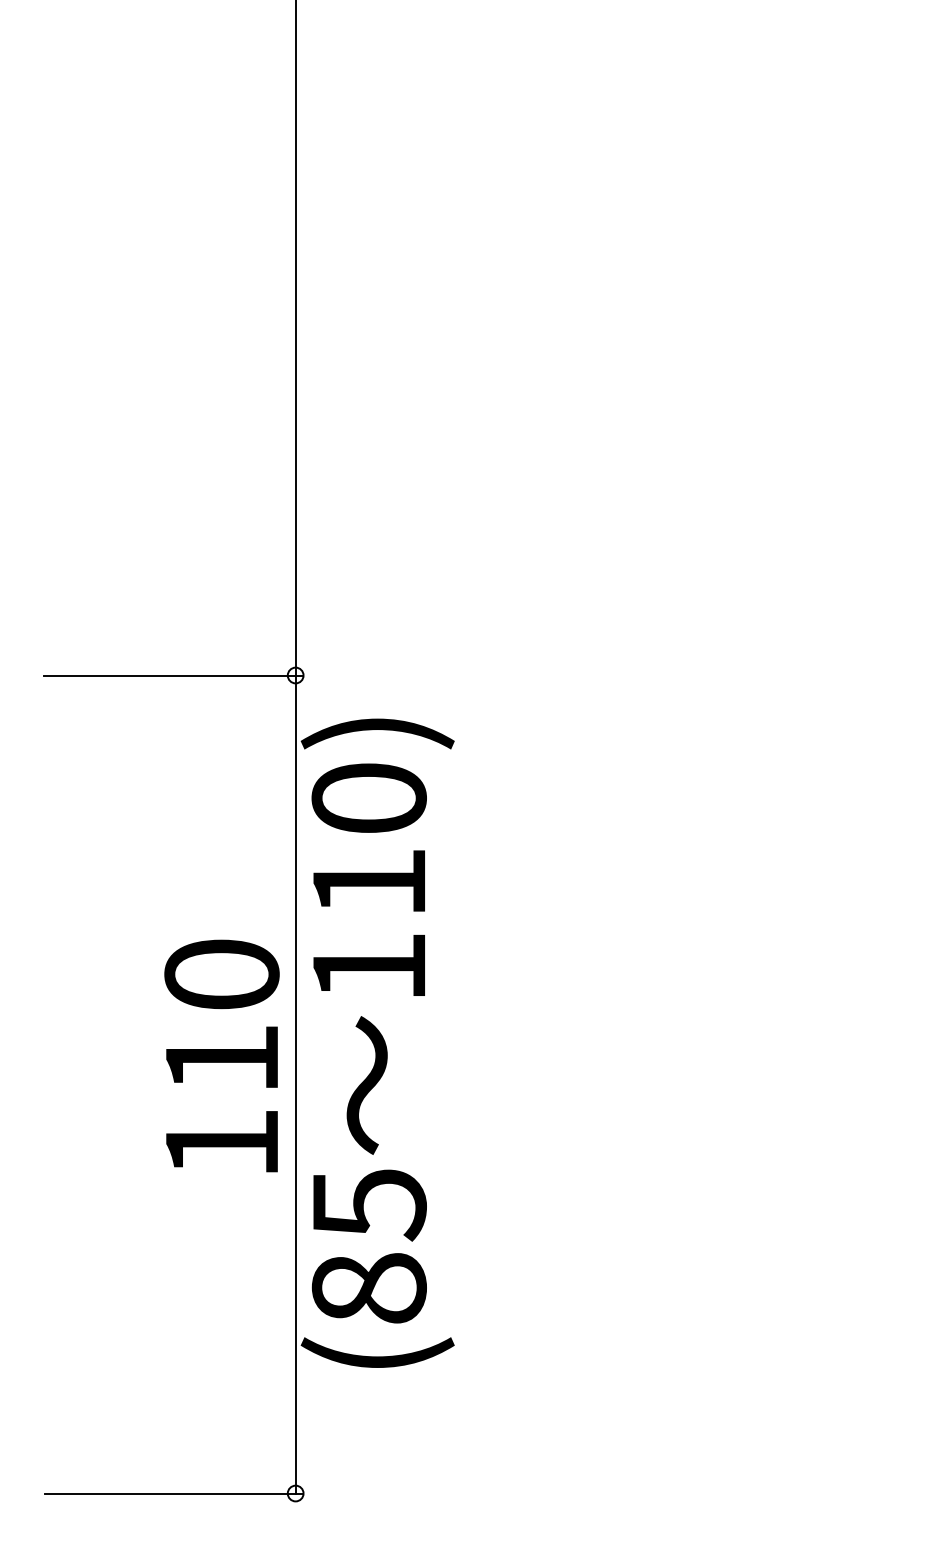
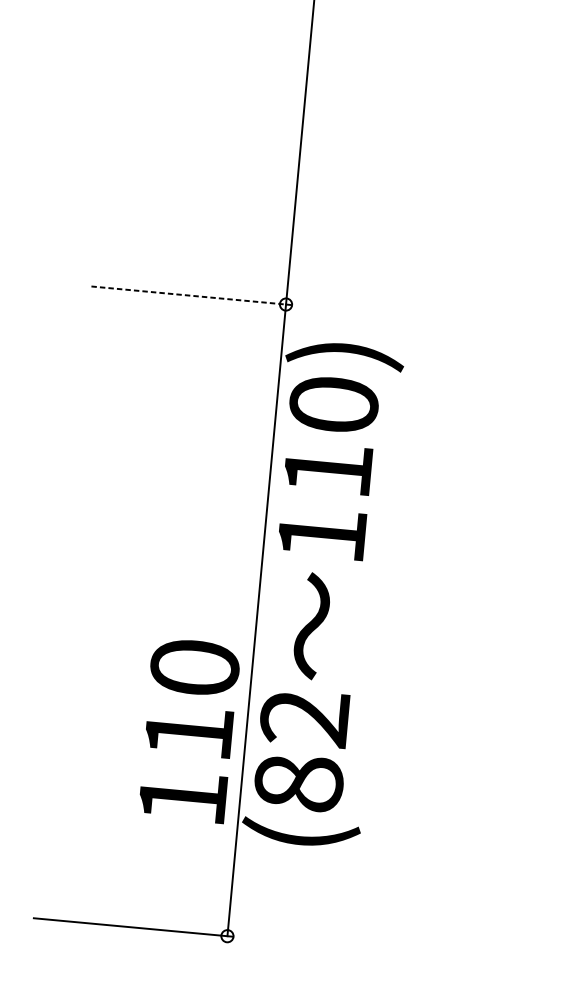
line: (173, 675) -> (191, 295), solid -> dashed
text: (221, 1055) -> (188, 730), moved
text: (368, 1205) -> (304, 719), (85 -> (82

